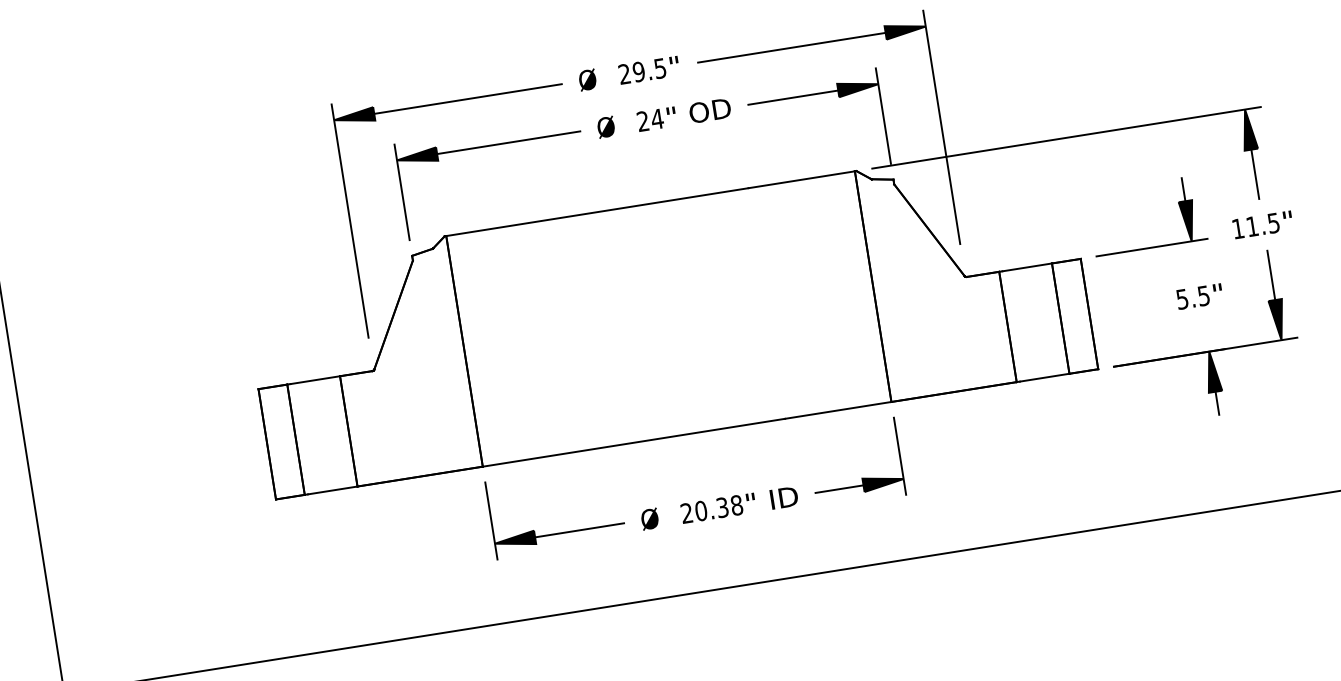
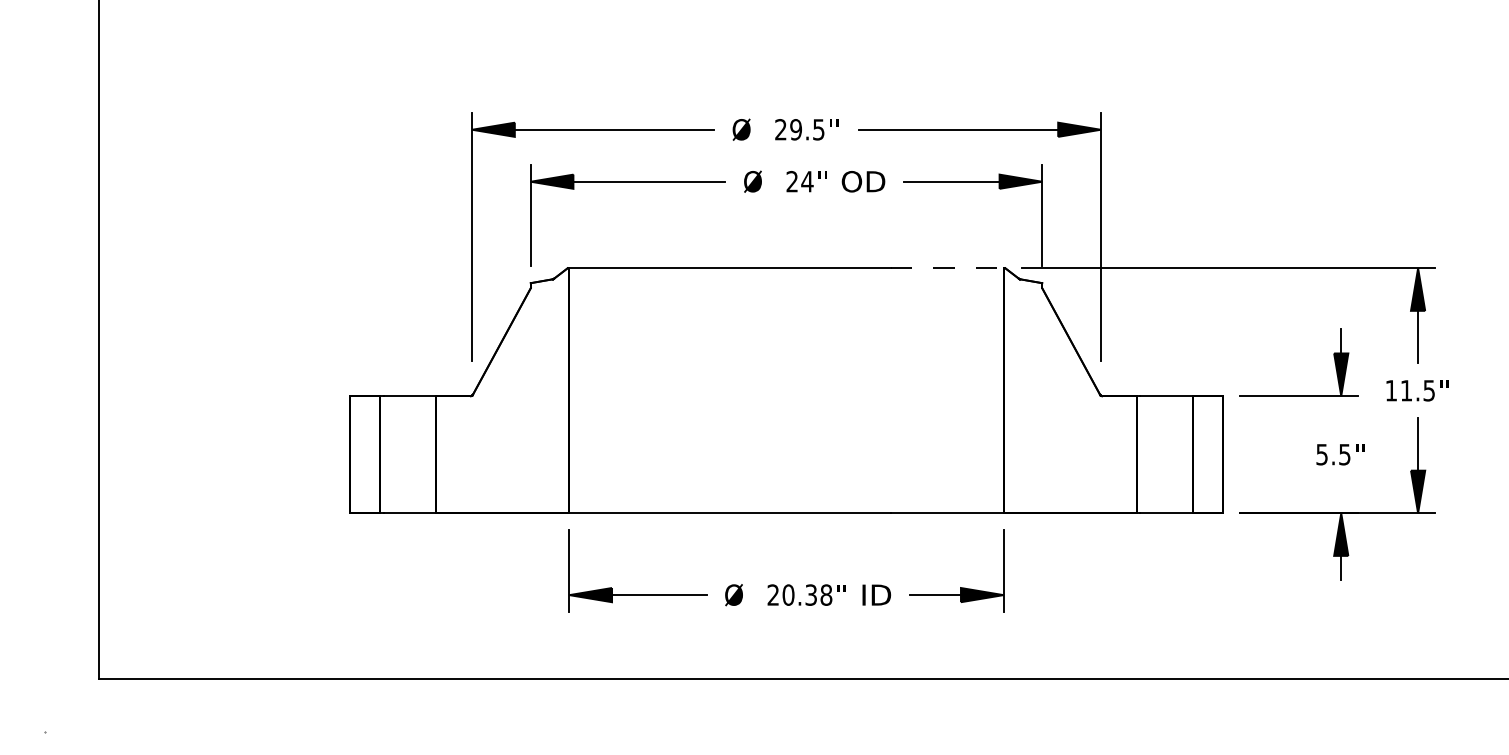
line: (802, 179) -> (947, 268), solid -> dashed

